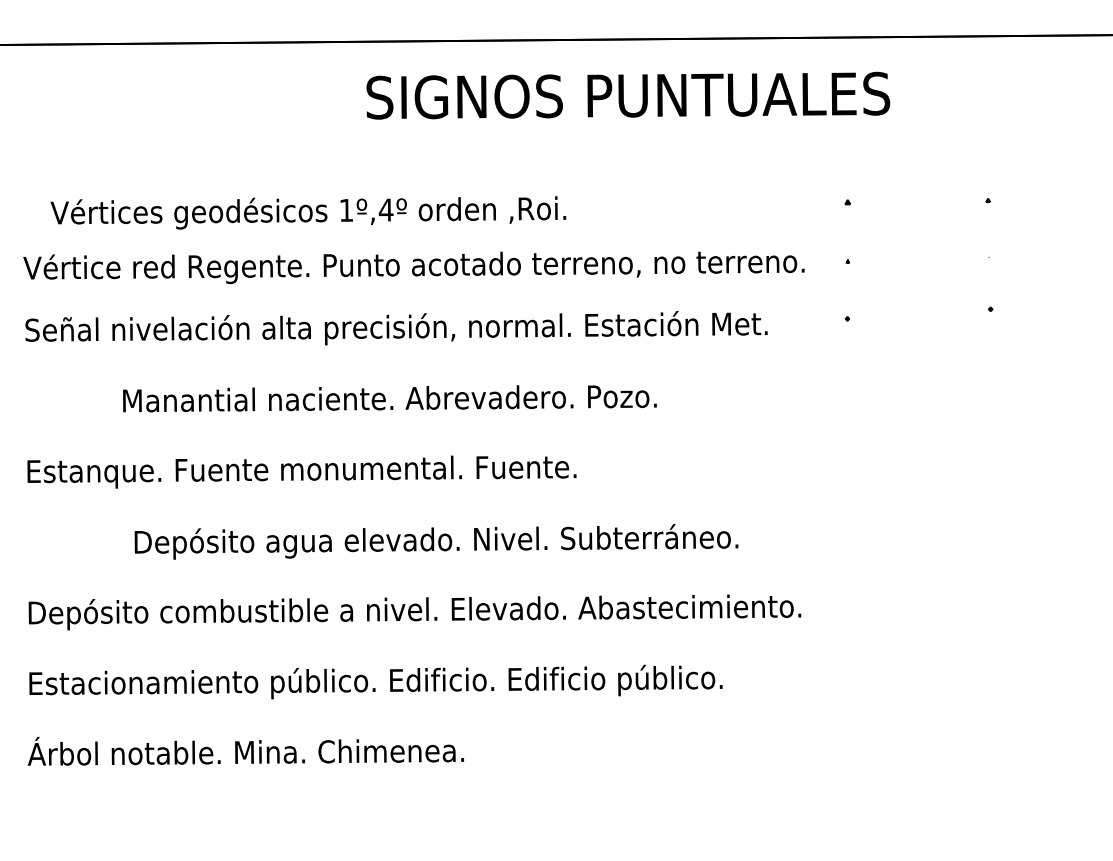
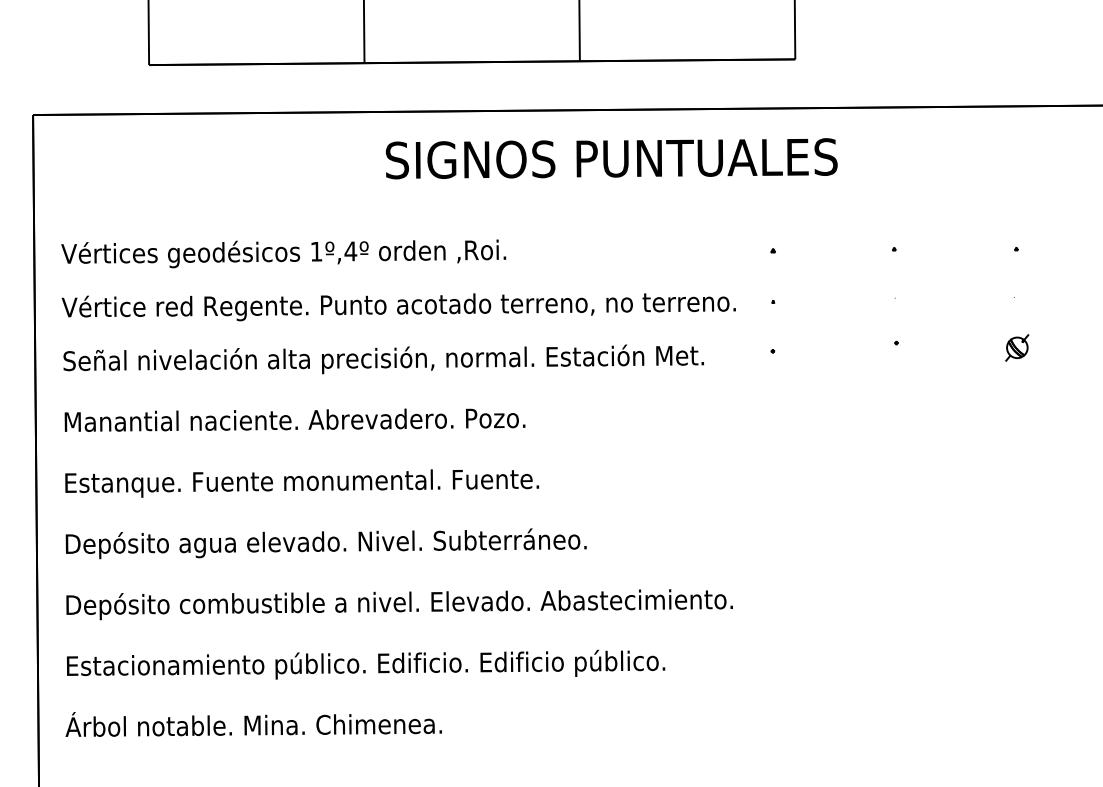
text: (627, 95) -> (611, 158), moved
text: (308, 212) -> (283, 253), moved
text: (389, 397) -> (294, 419), moved
text: (435, 541) -> (325, 543), moved

